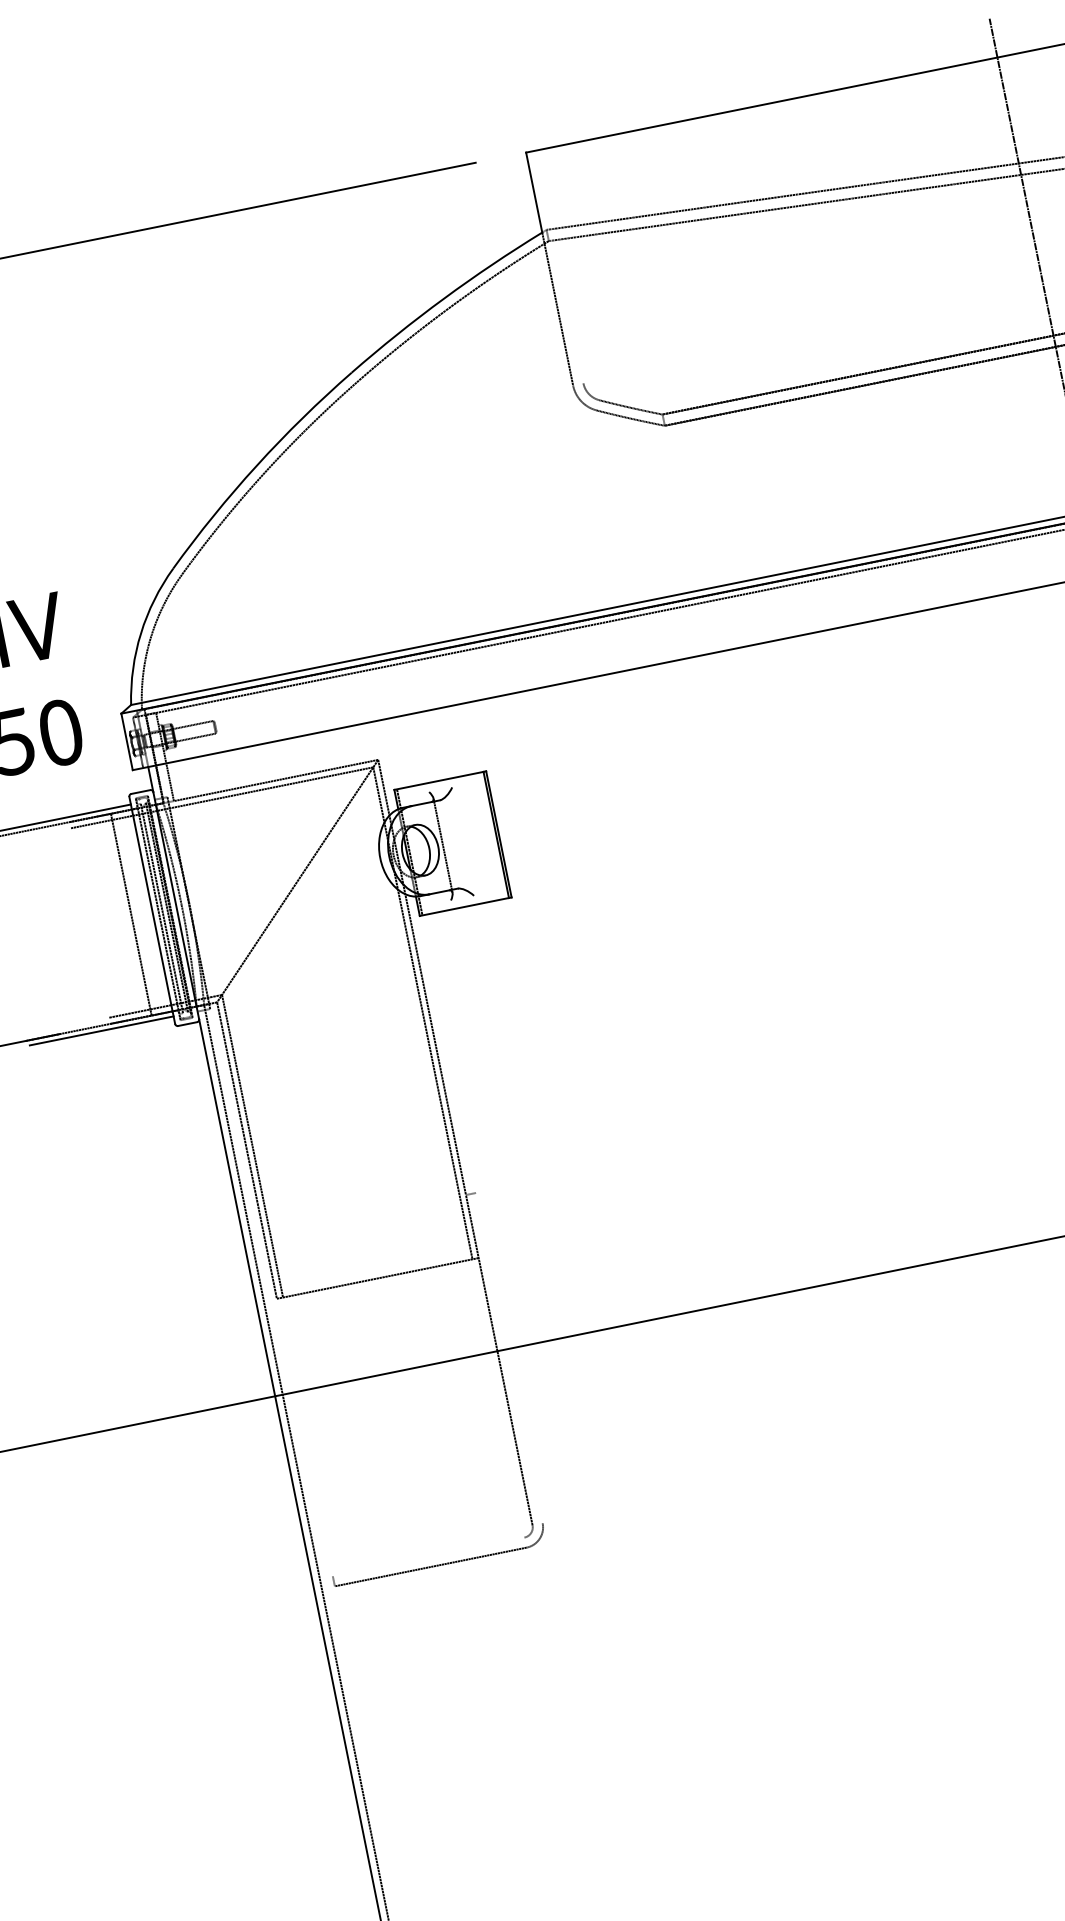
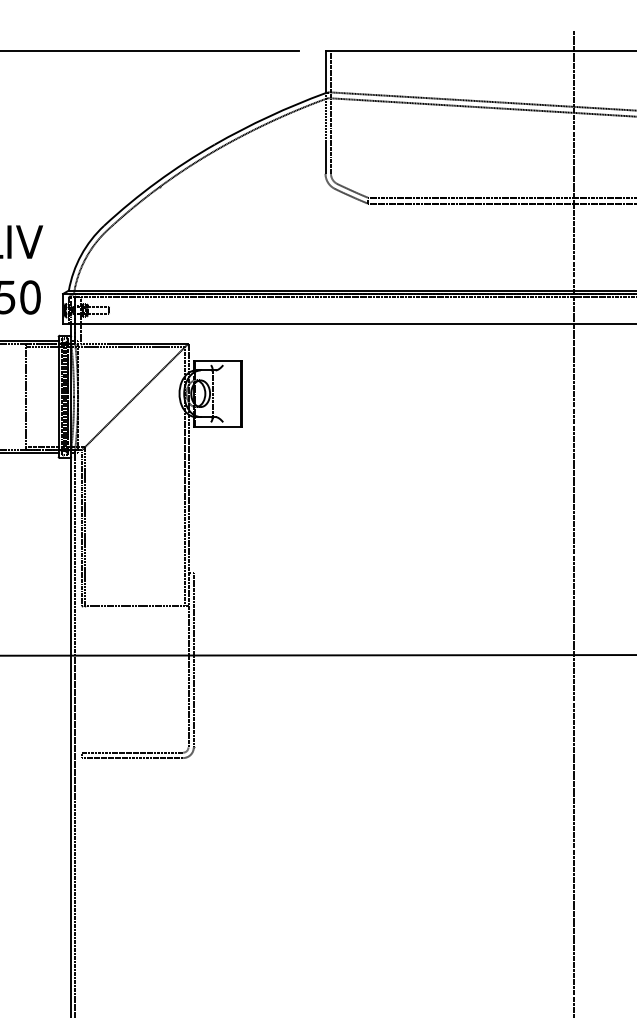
line: (559, 267) -> (330, 112), added
line: (131, 913) -> (25, 396), moved
line: (508, 1358) -> (193, 660), added
line: (428, 1556) -> (132, 752), added

